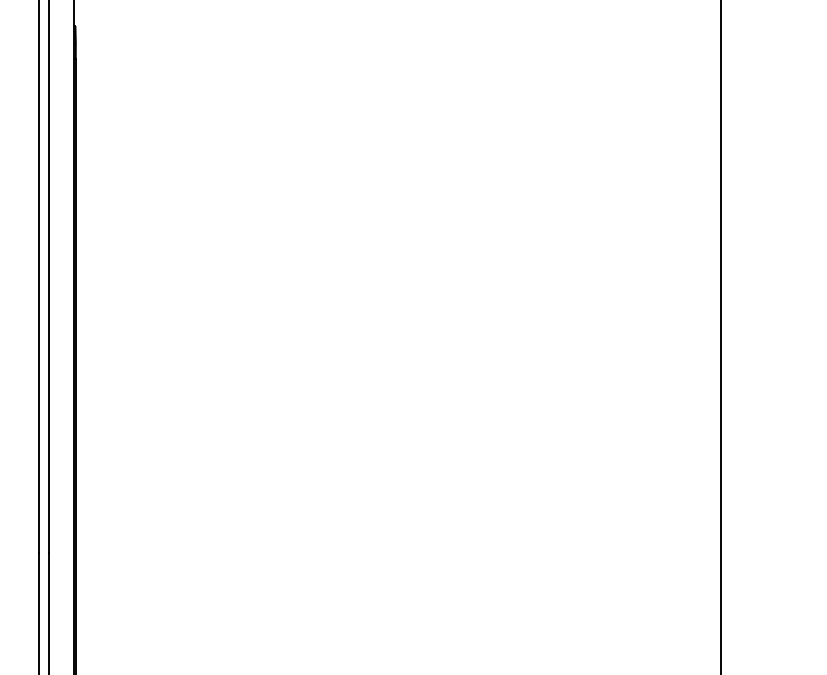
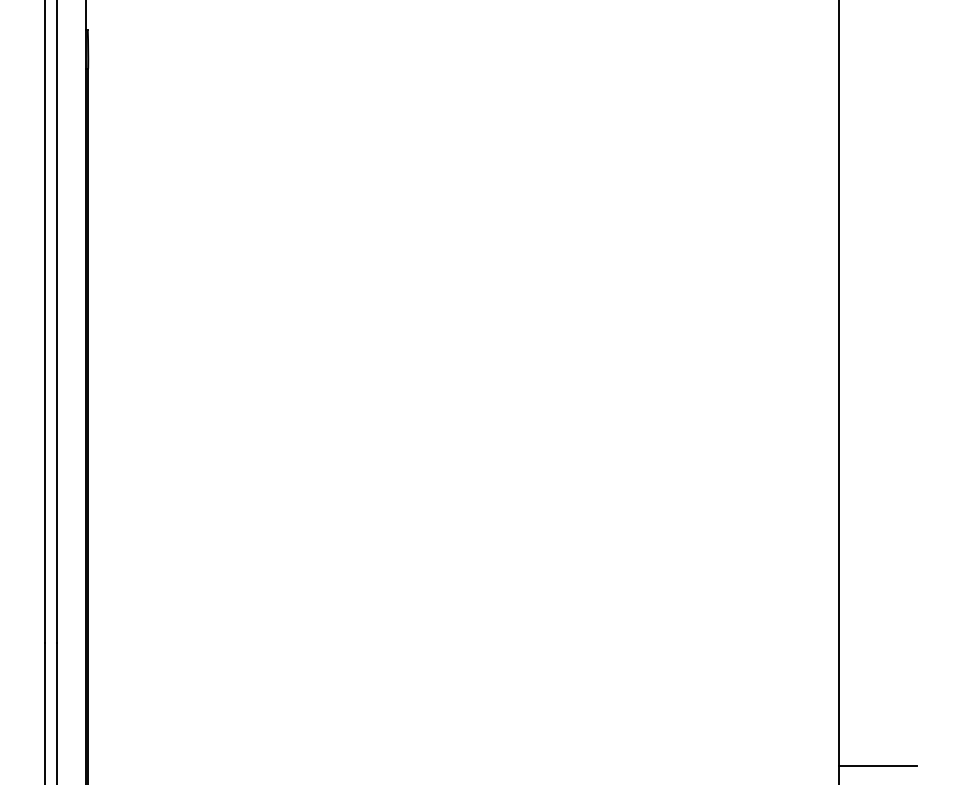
line: (754, 658) -> (877, 765), added

